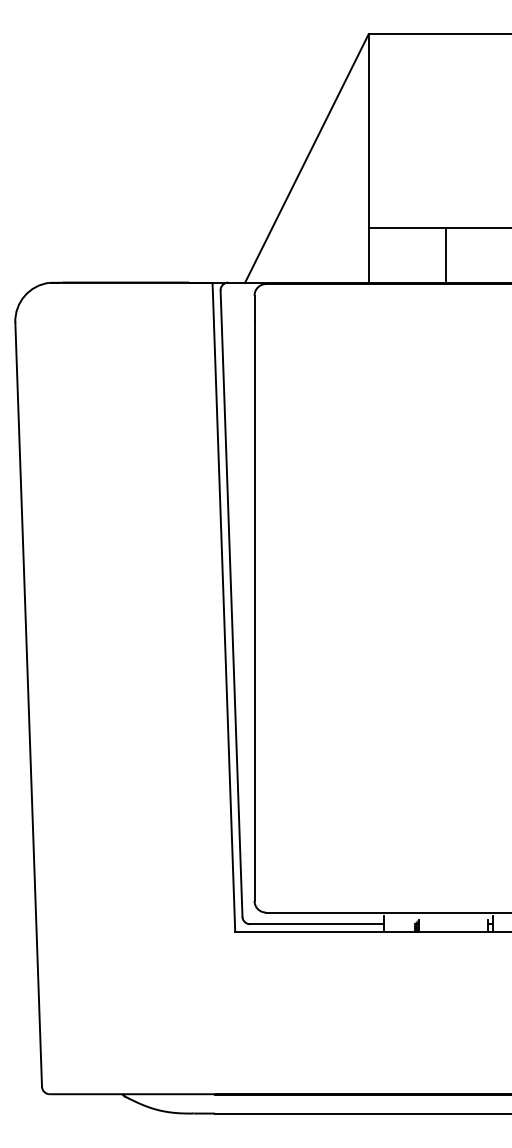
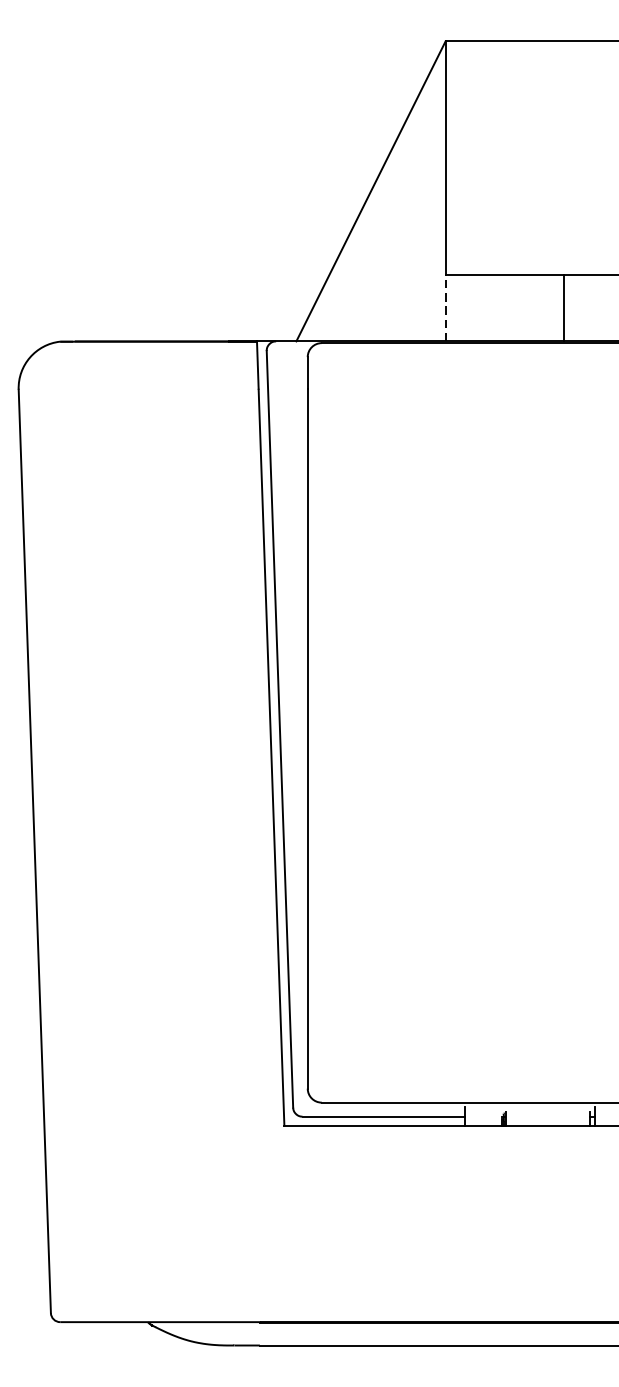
line: (368, 254) -> (445, 307), solid -> dashed
line: (445, 254) -> (563, 307), moved

